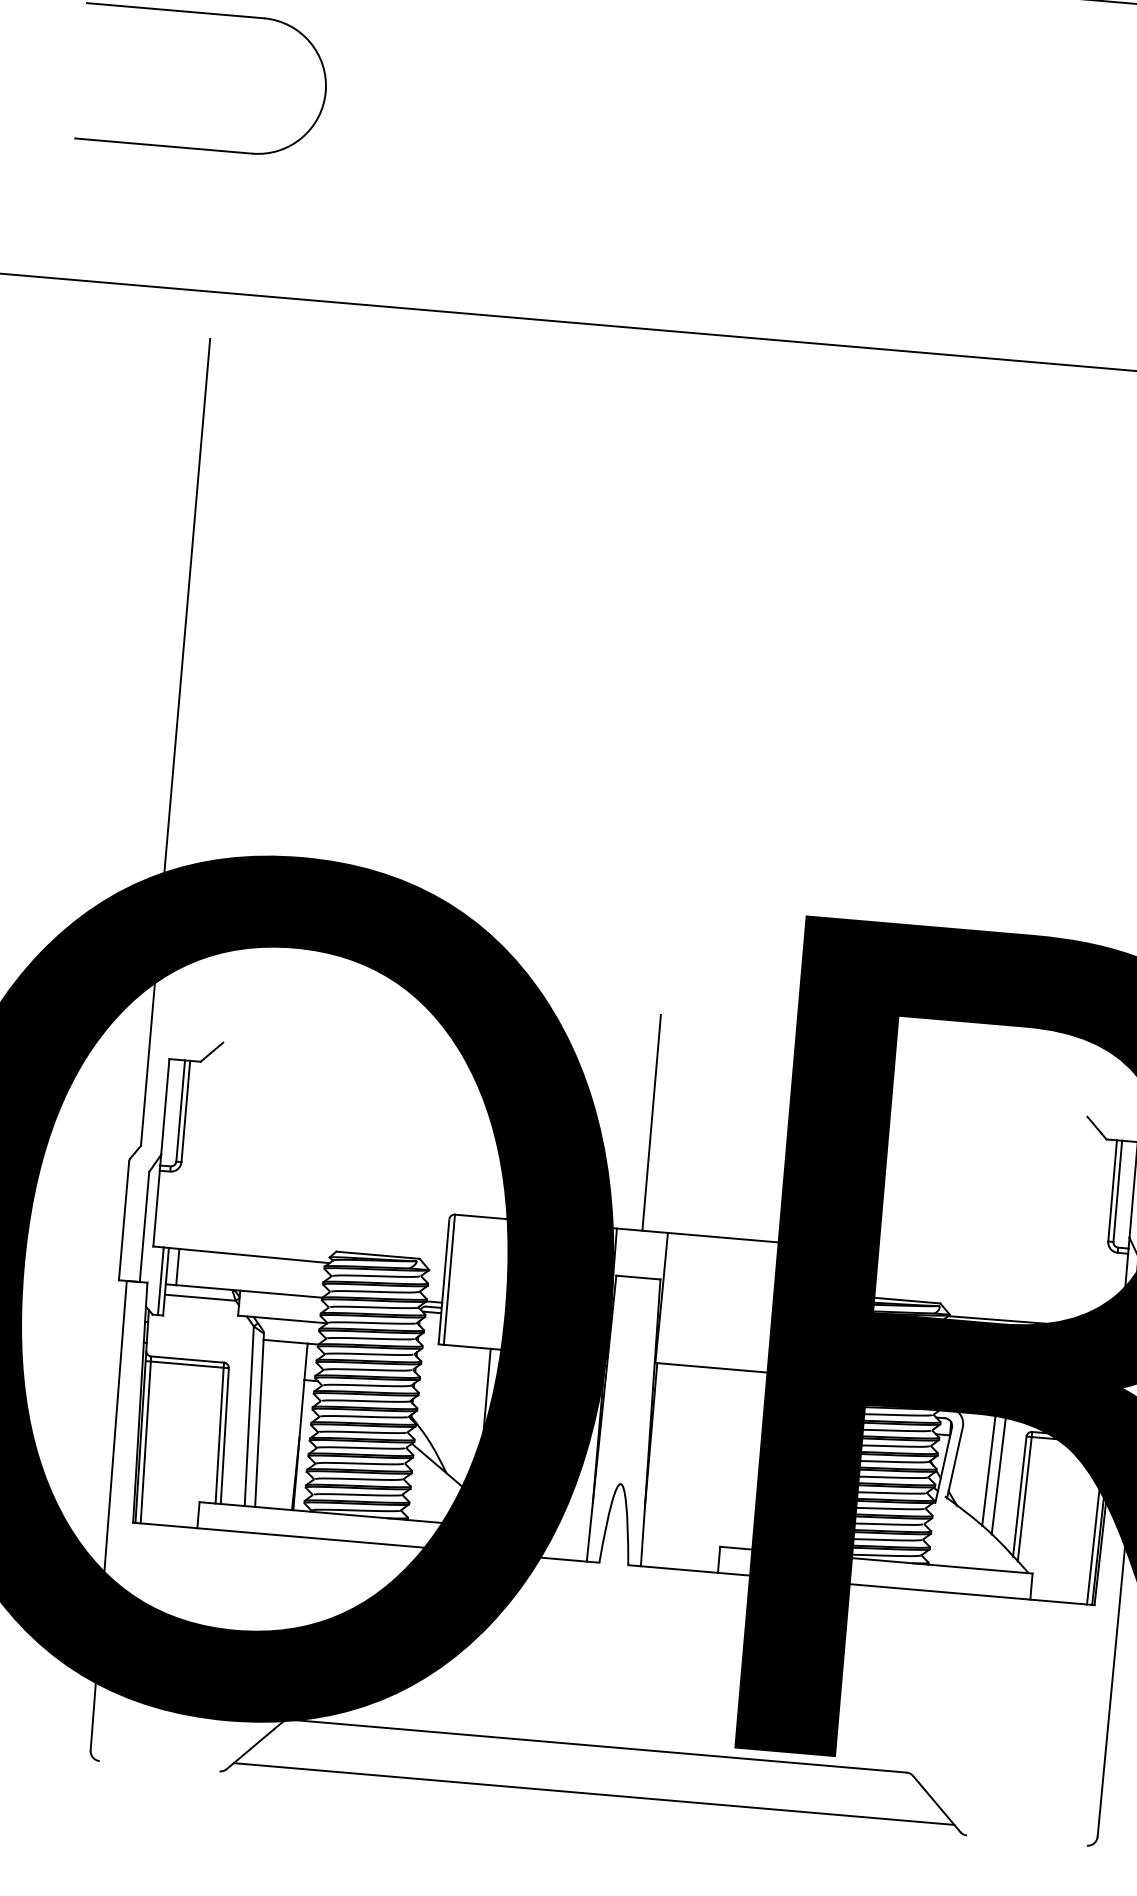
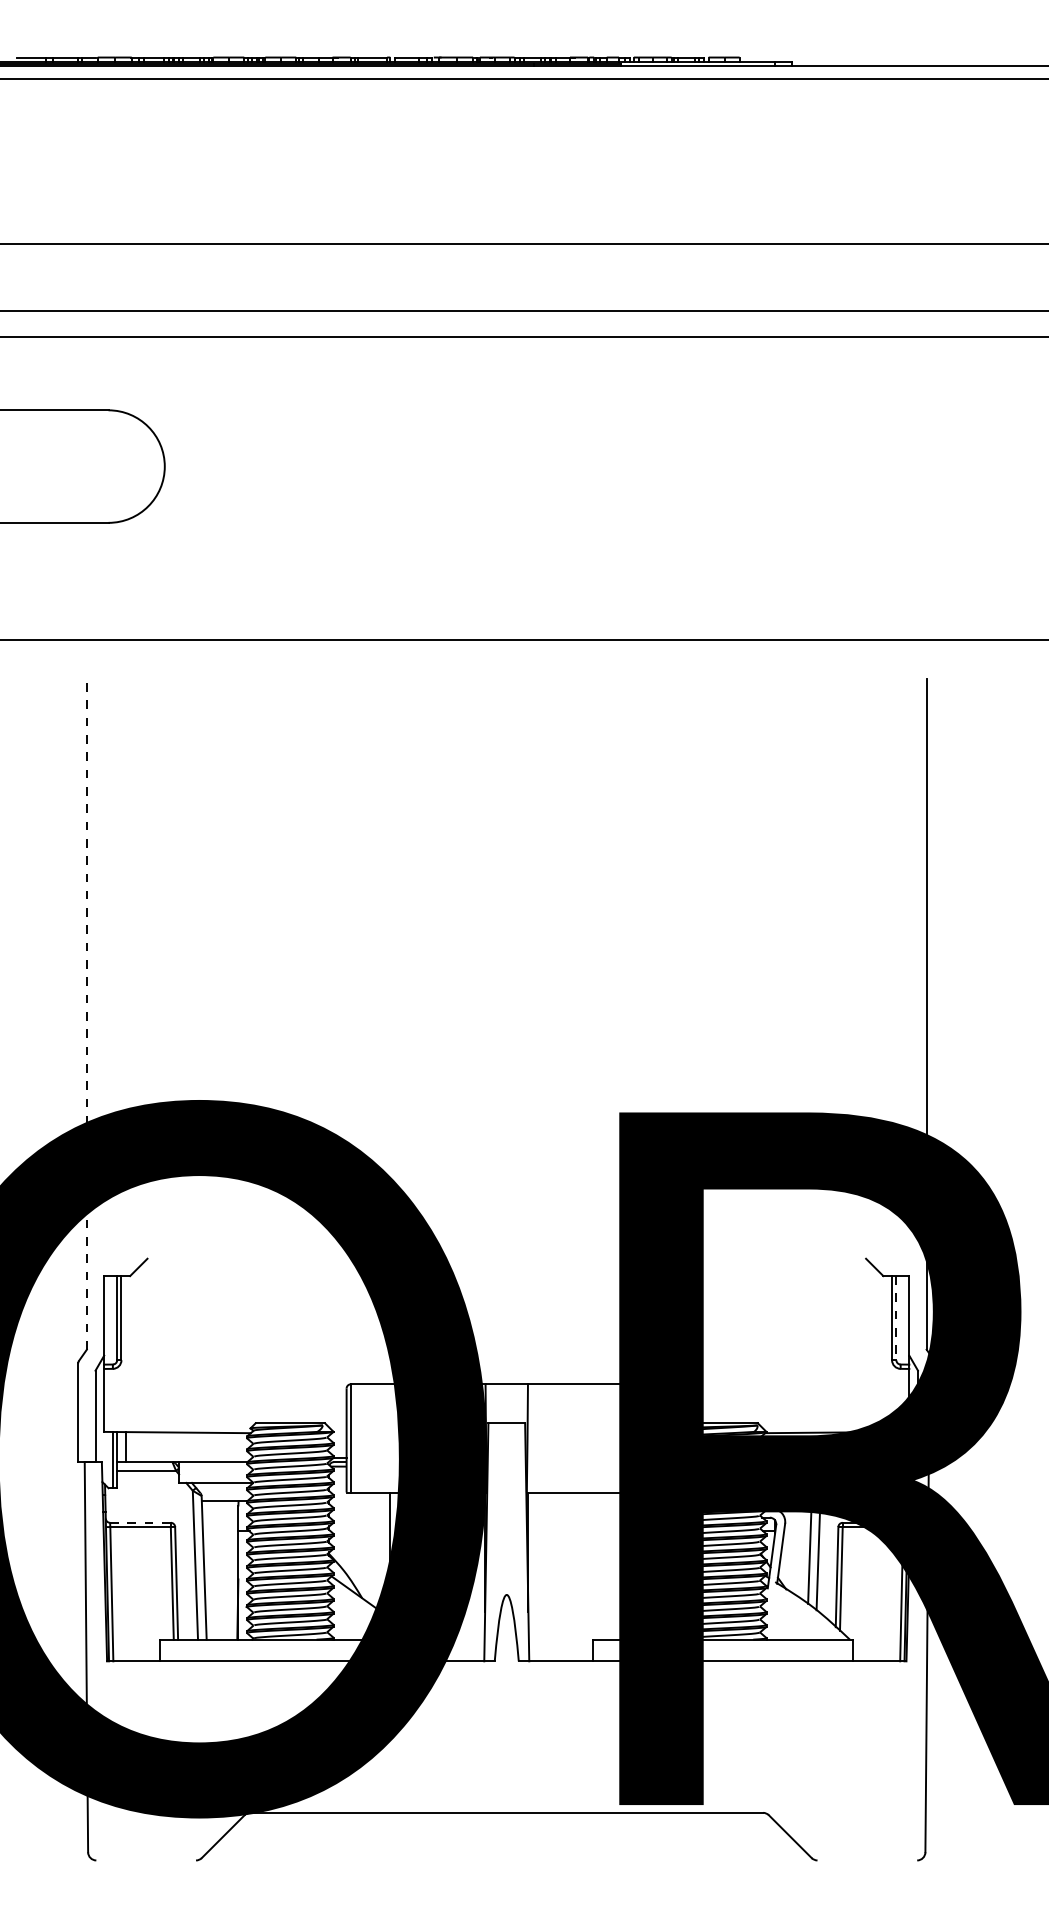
line: (175, 741) -> (86, 1013), solid -> dashed
line: (651, 1122) -> (506, 1294), removed
line: (1117, 1191) -> (896, 1318), solid -> dashed
line: (187, 1359) -> (140, 1522), solid -> dashed
line: (593, 1793) -> (506, 1852), removed

